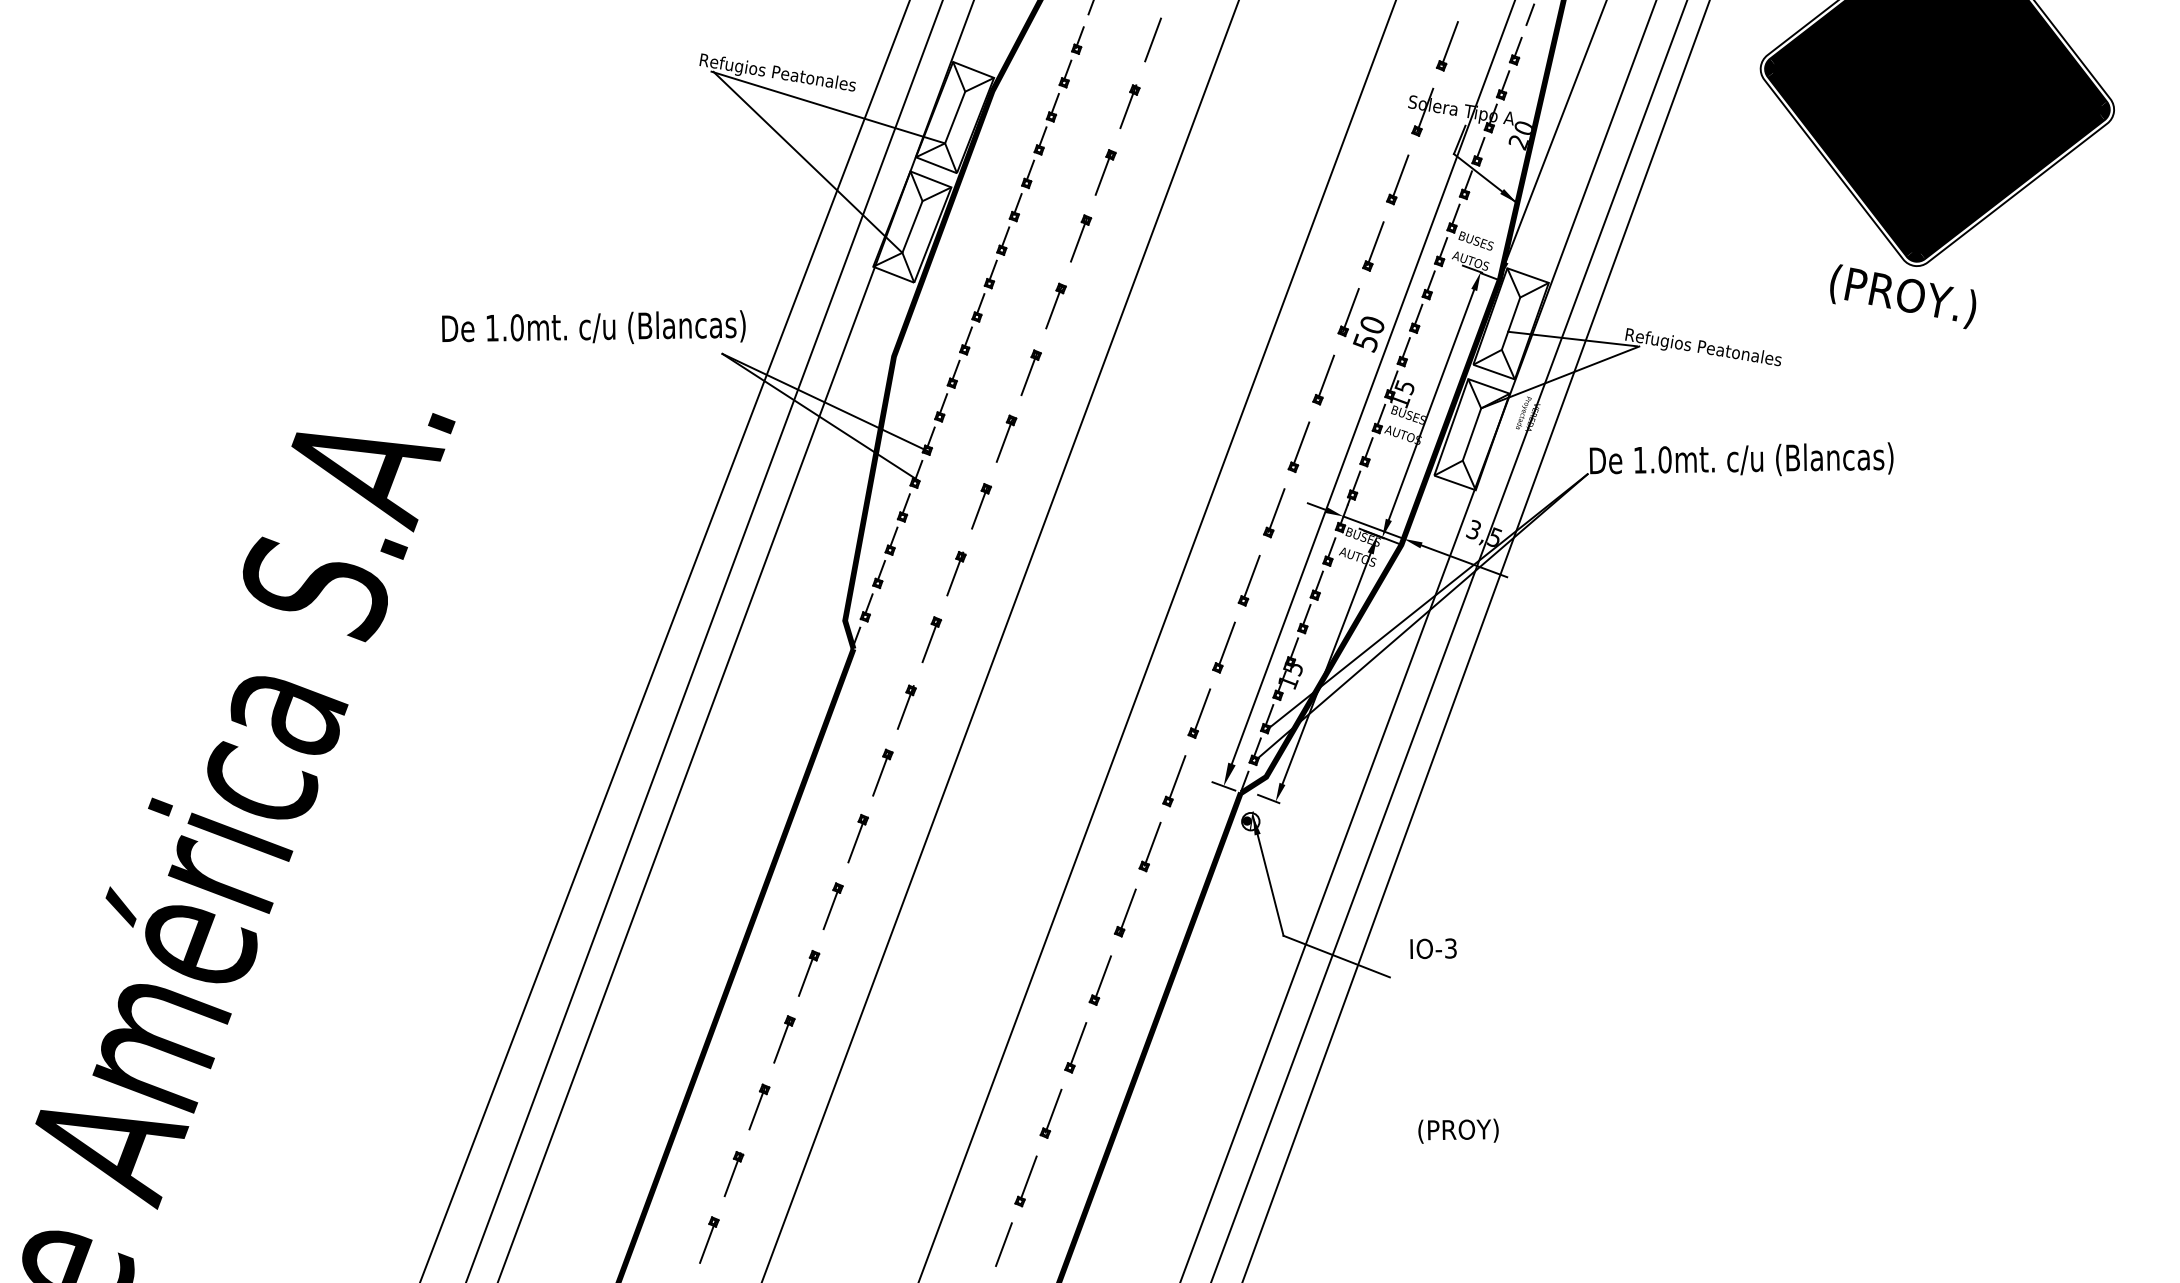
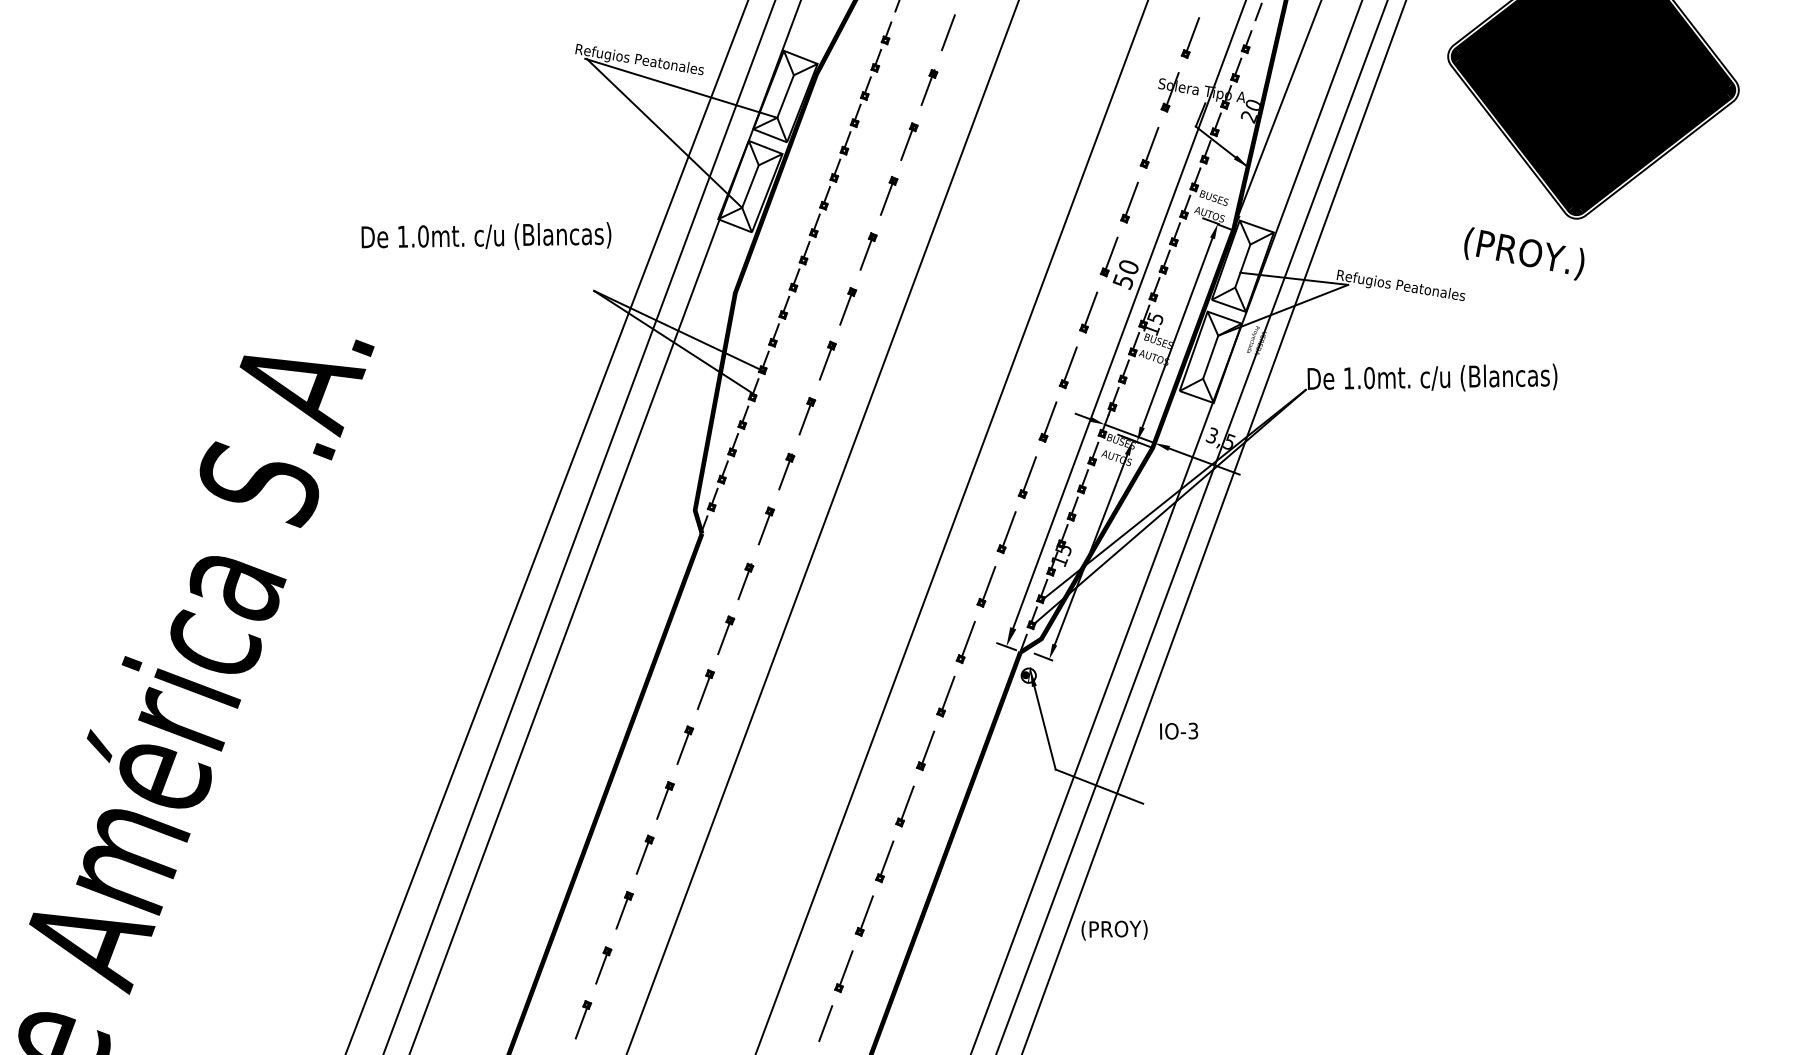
text: (1903, 296) -> (1524, 253), moved
text: (593, 326) -> (486, 235), moved
text: (1434, 947) -> (1179, 730), moved
text: (1458, 1131) -> (1114, 930), moved

